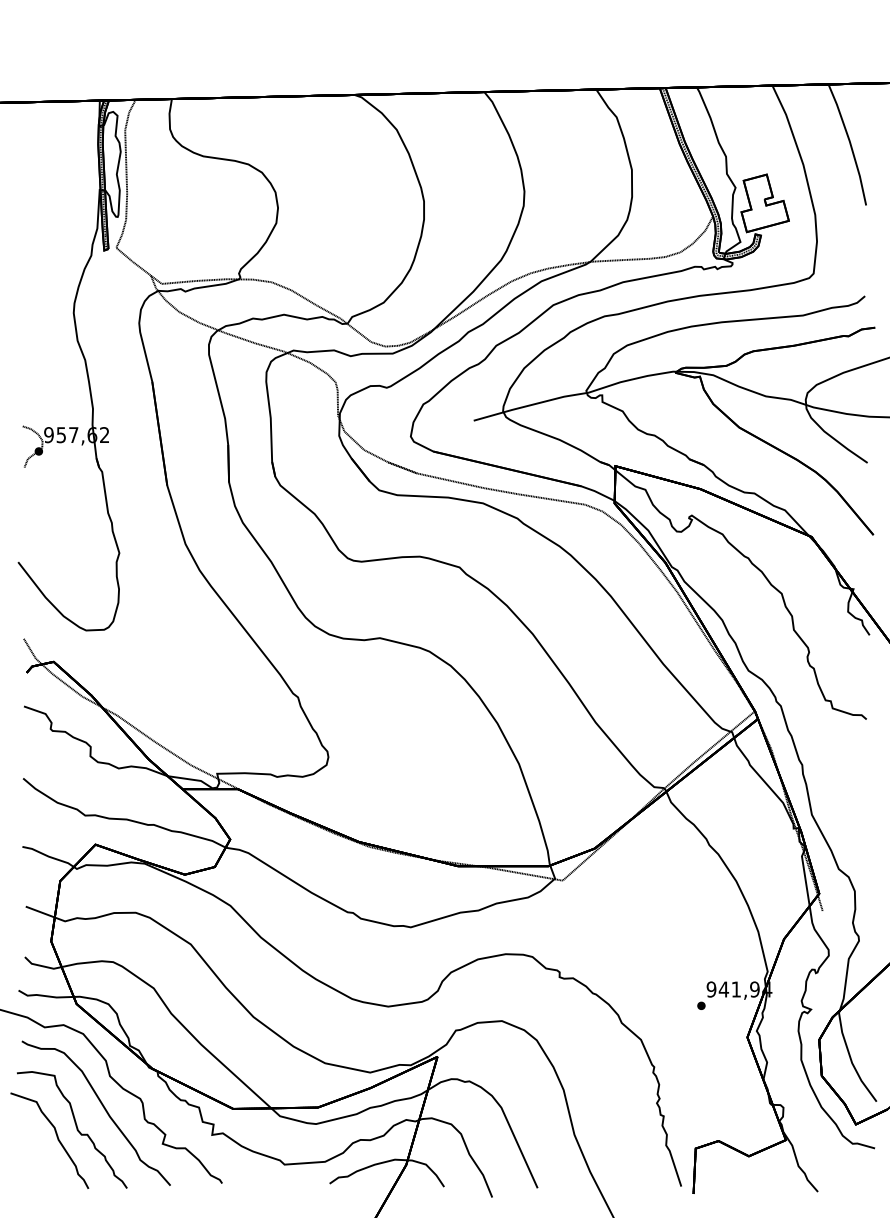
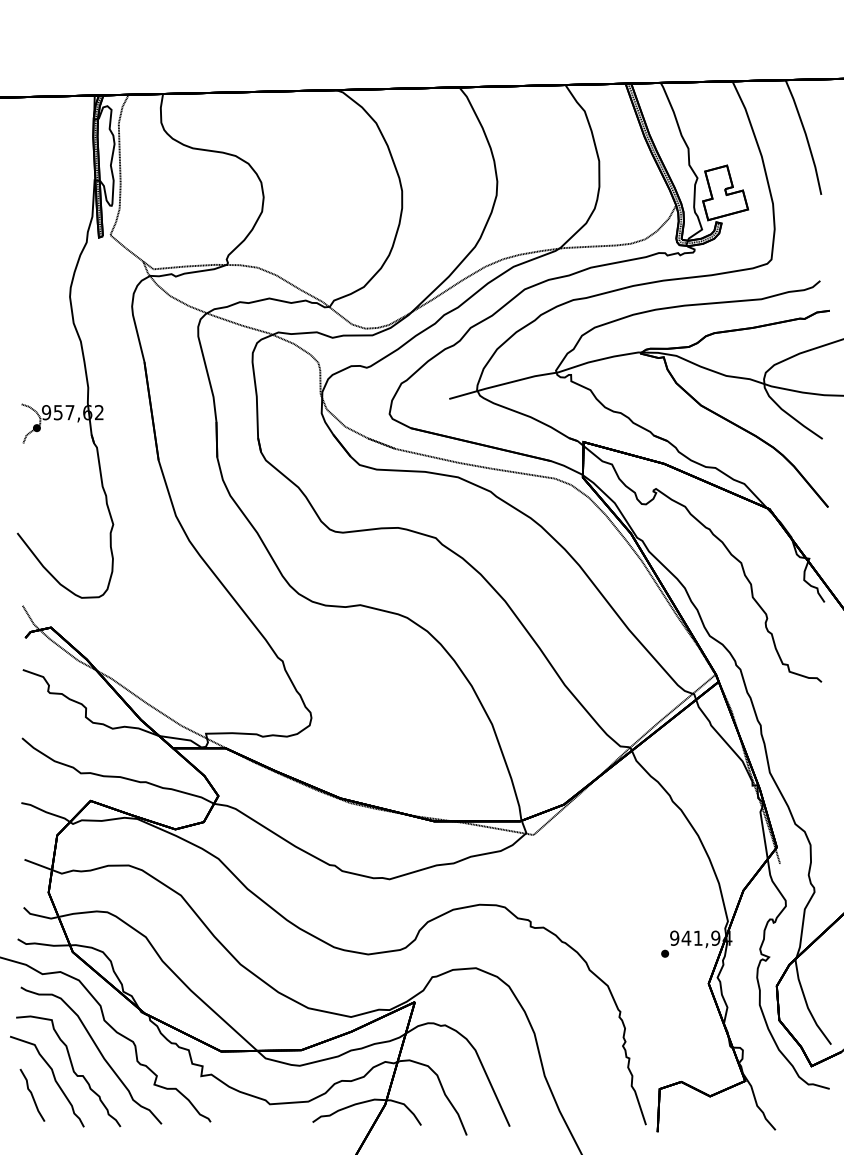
part: (33, 1155) -> (31, 1095), added

